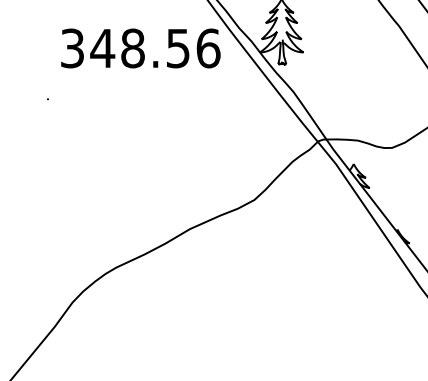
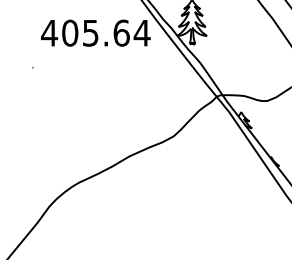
text: (139, 47) -> (95, 32), 348.56 -> 405.64

